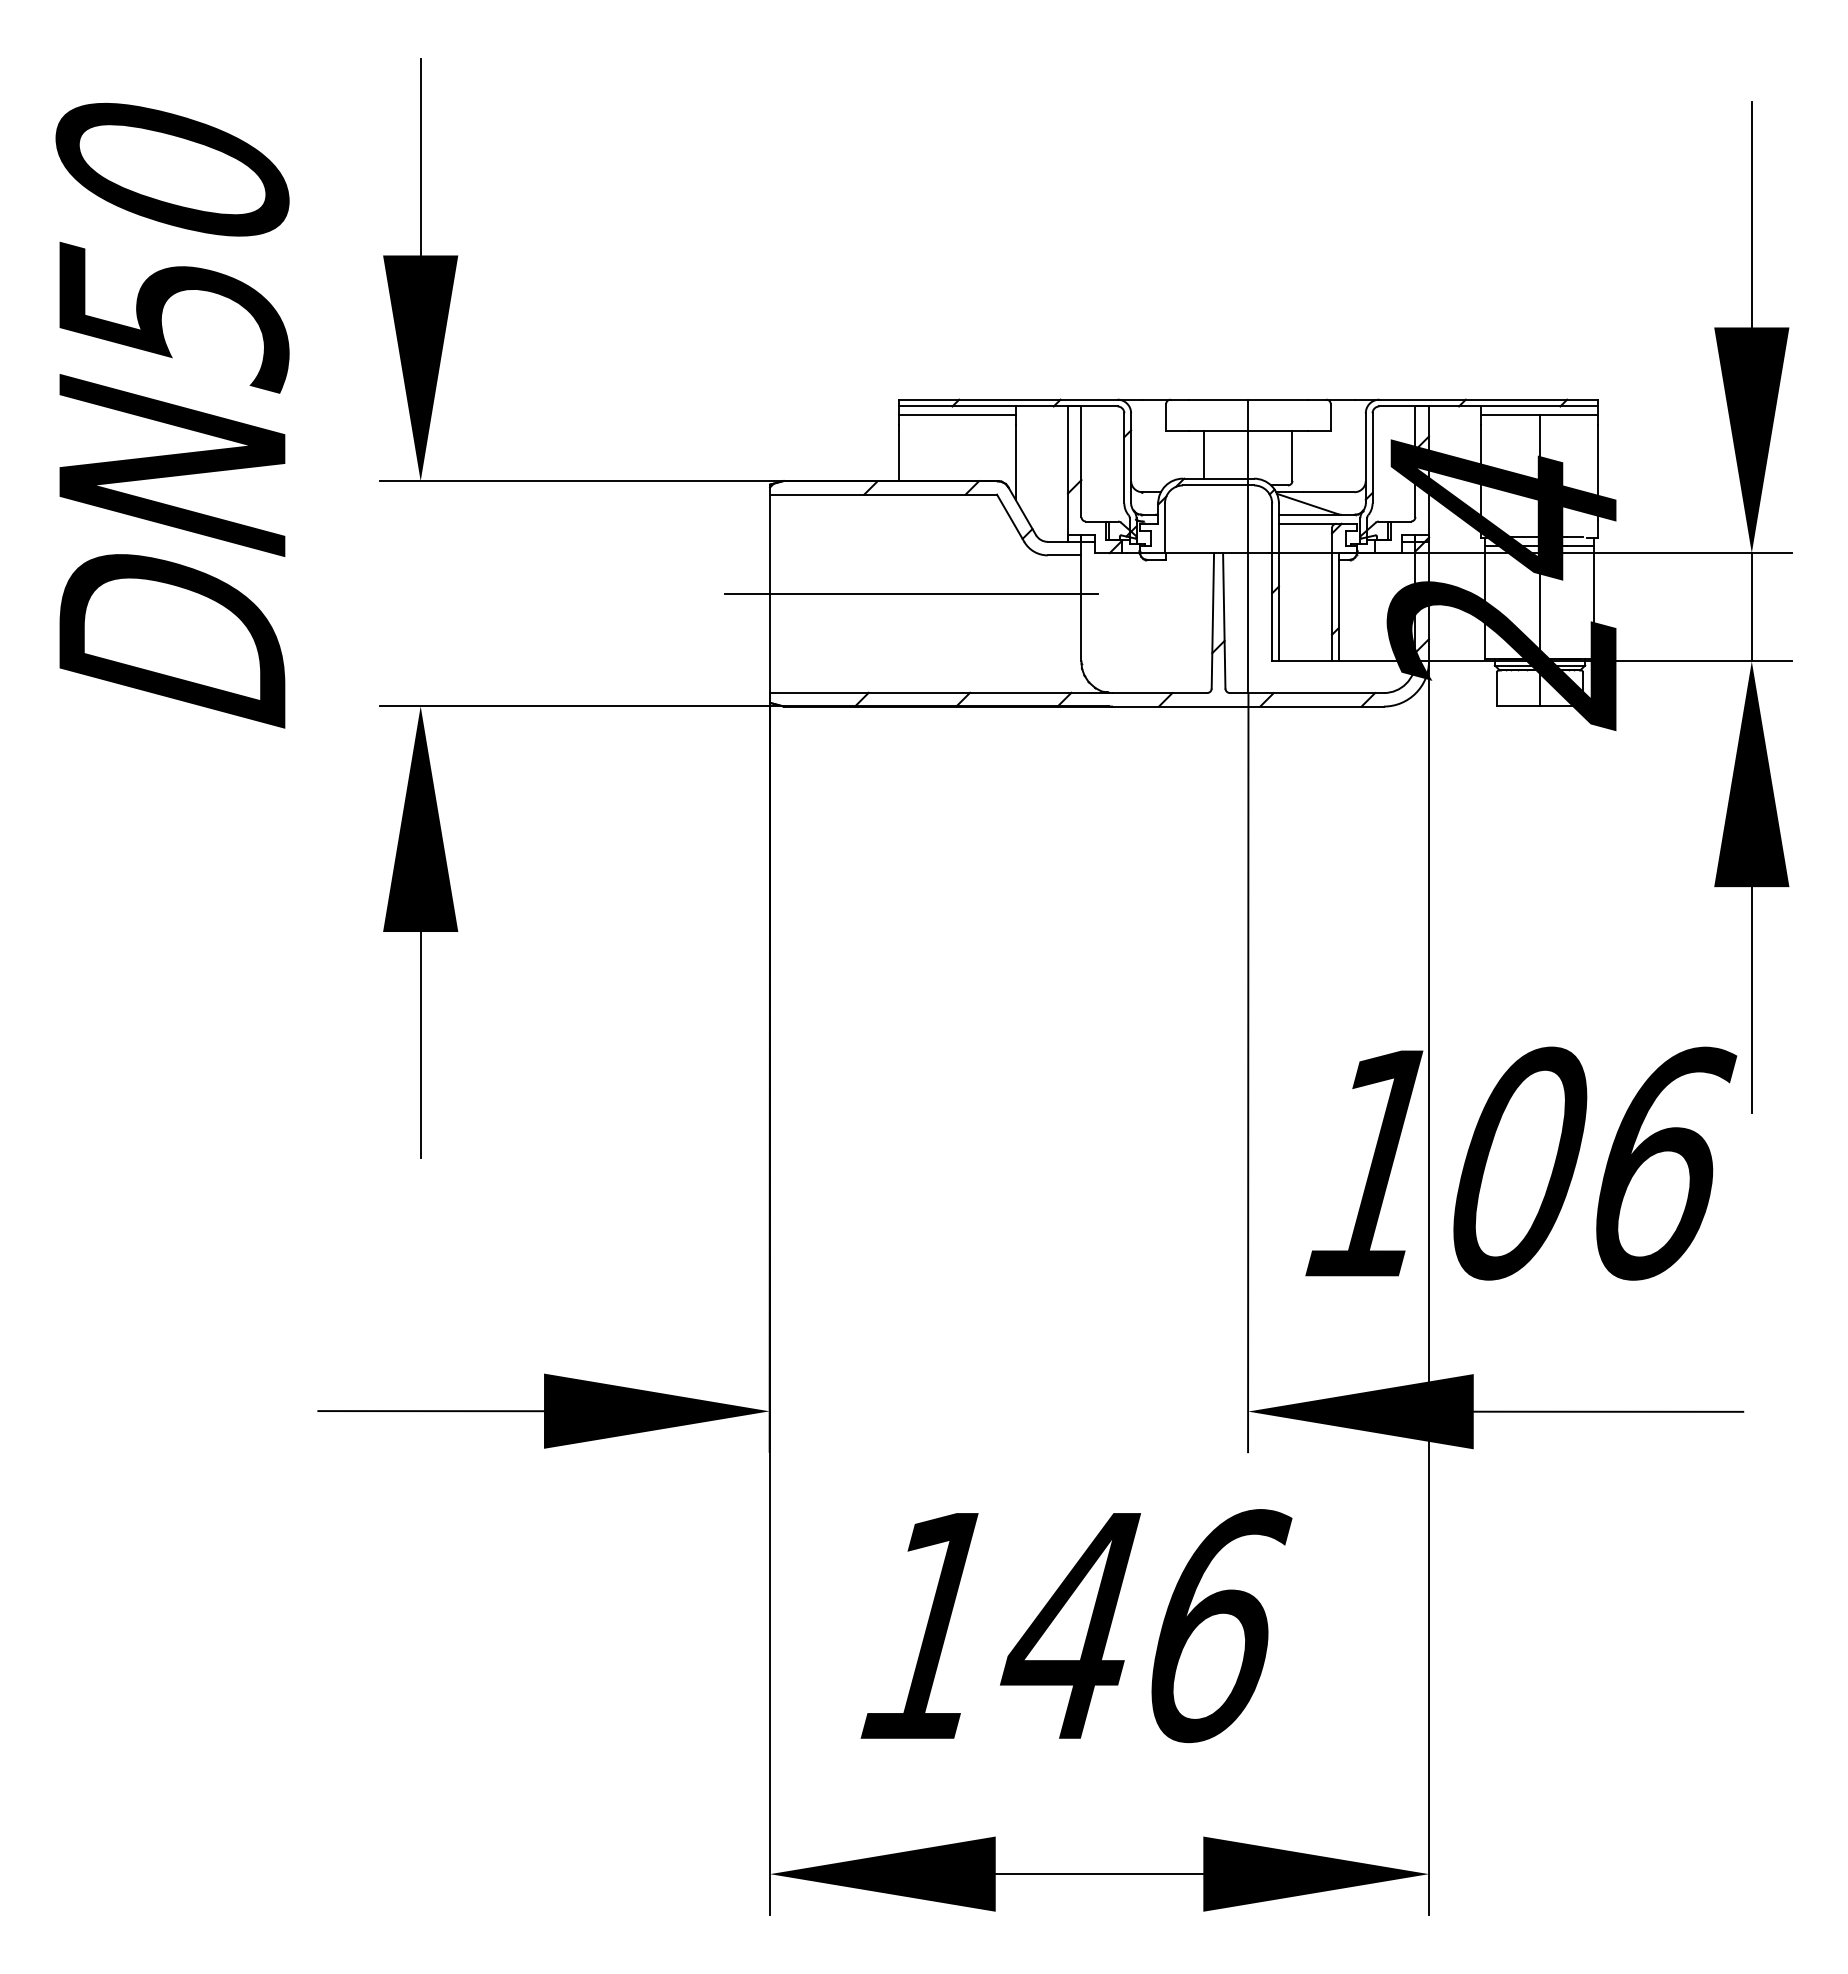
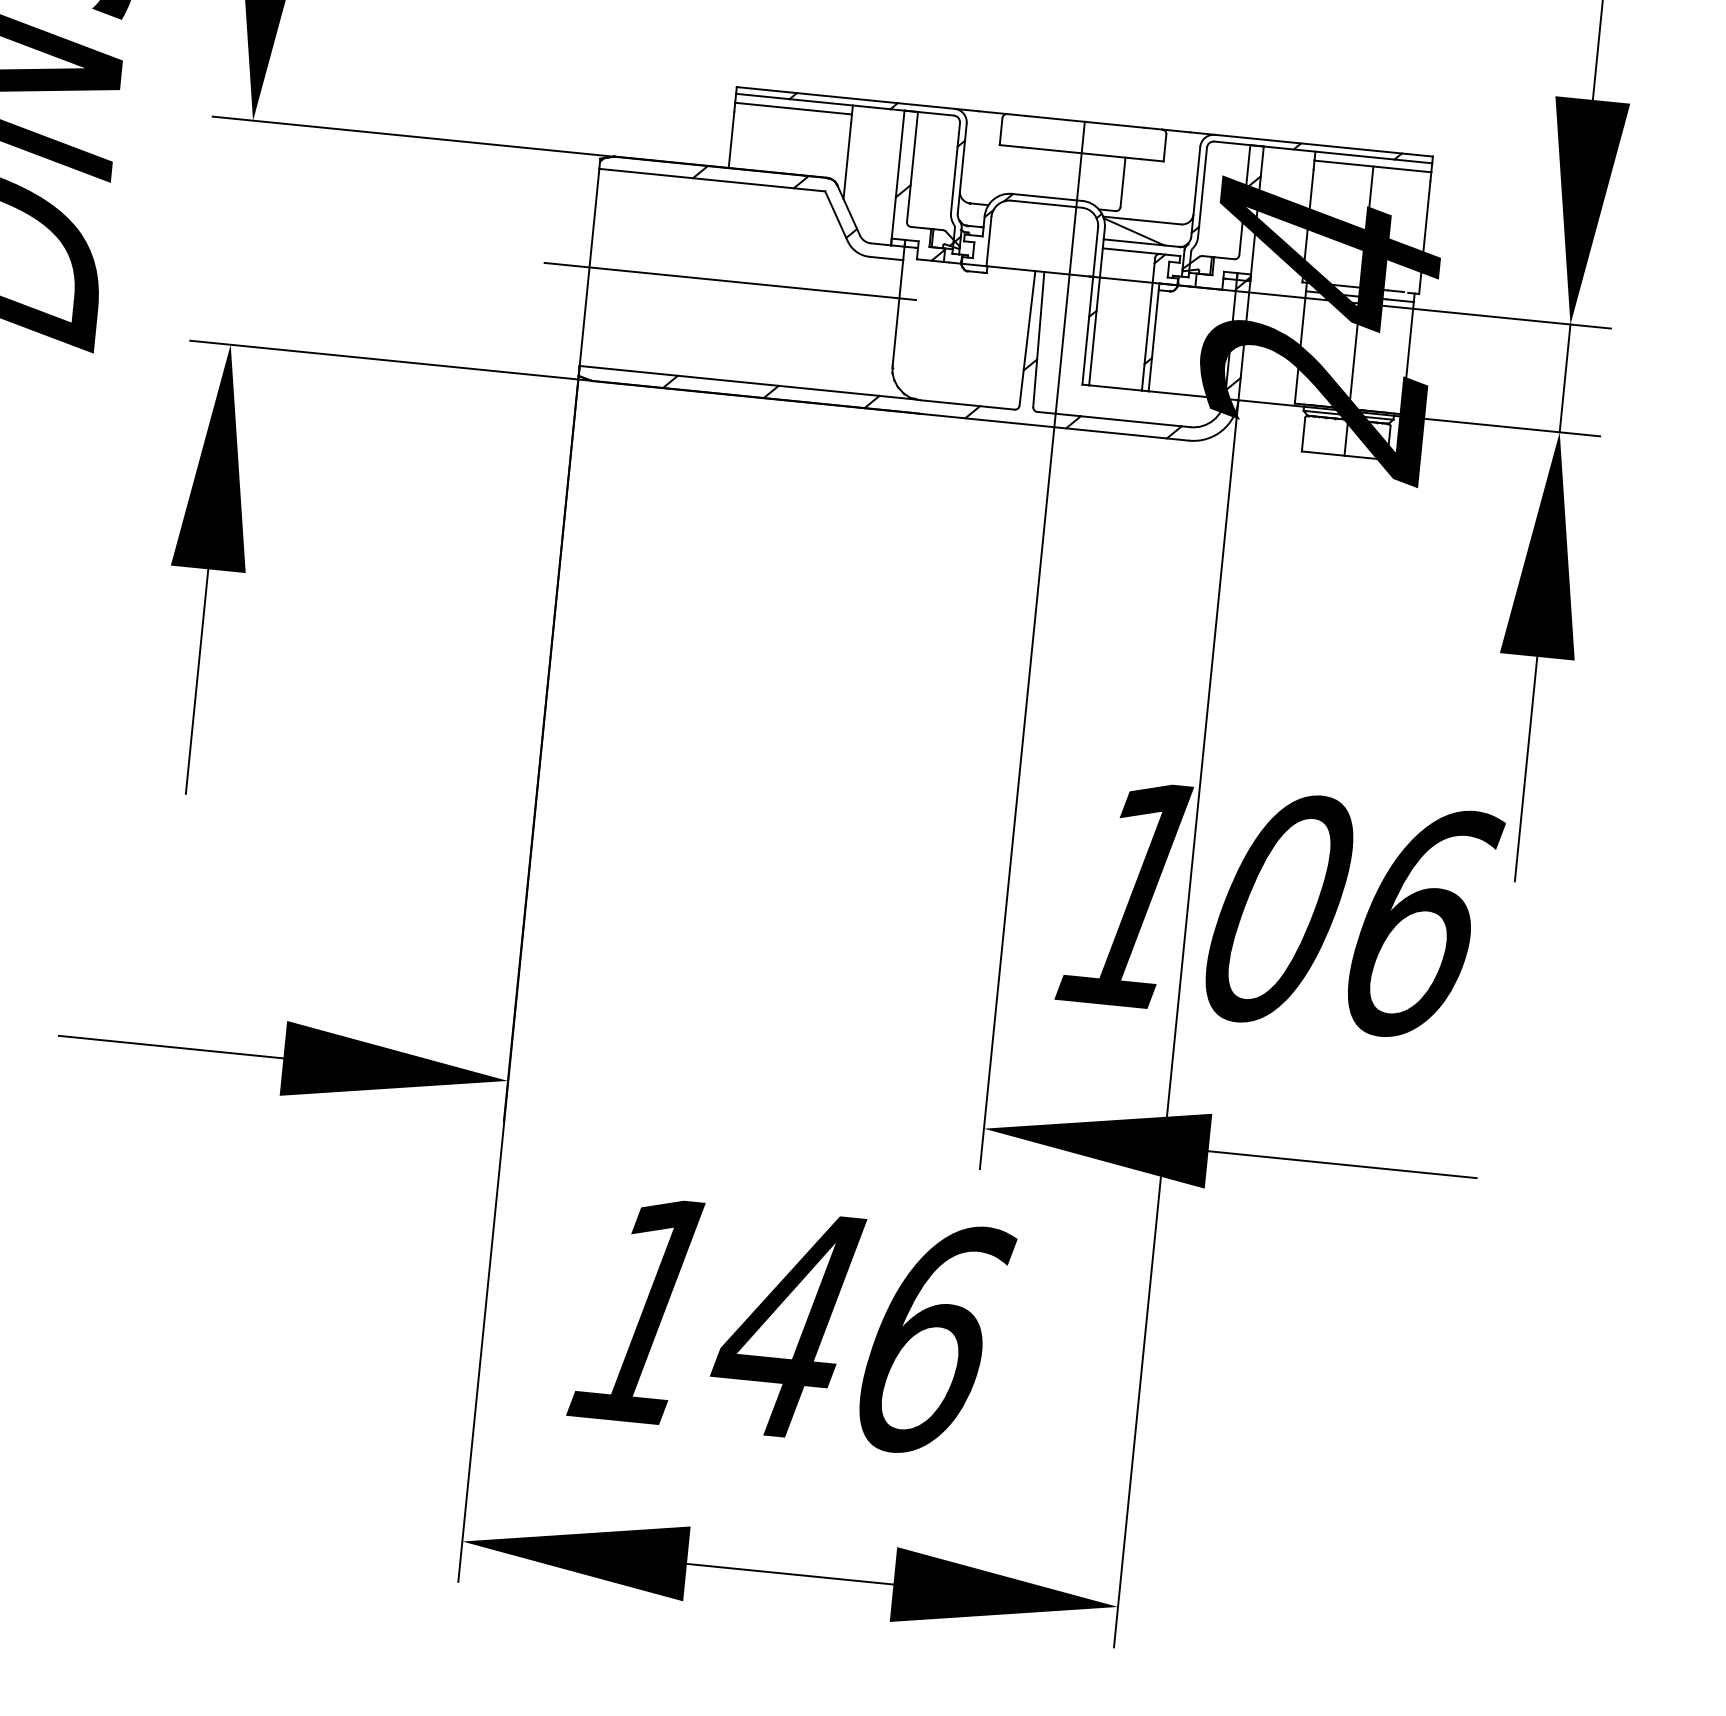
line: (1204, 454) -> (1035, 172), removed

